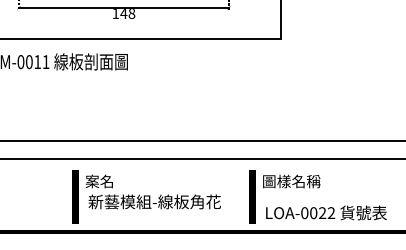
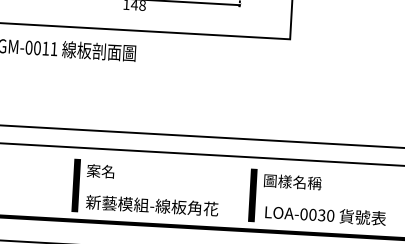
text: (154, 201) -> (152, 205), moved
text: (326, 213) -> (325, 215), LOA-0022 -> LOA-0030

